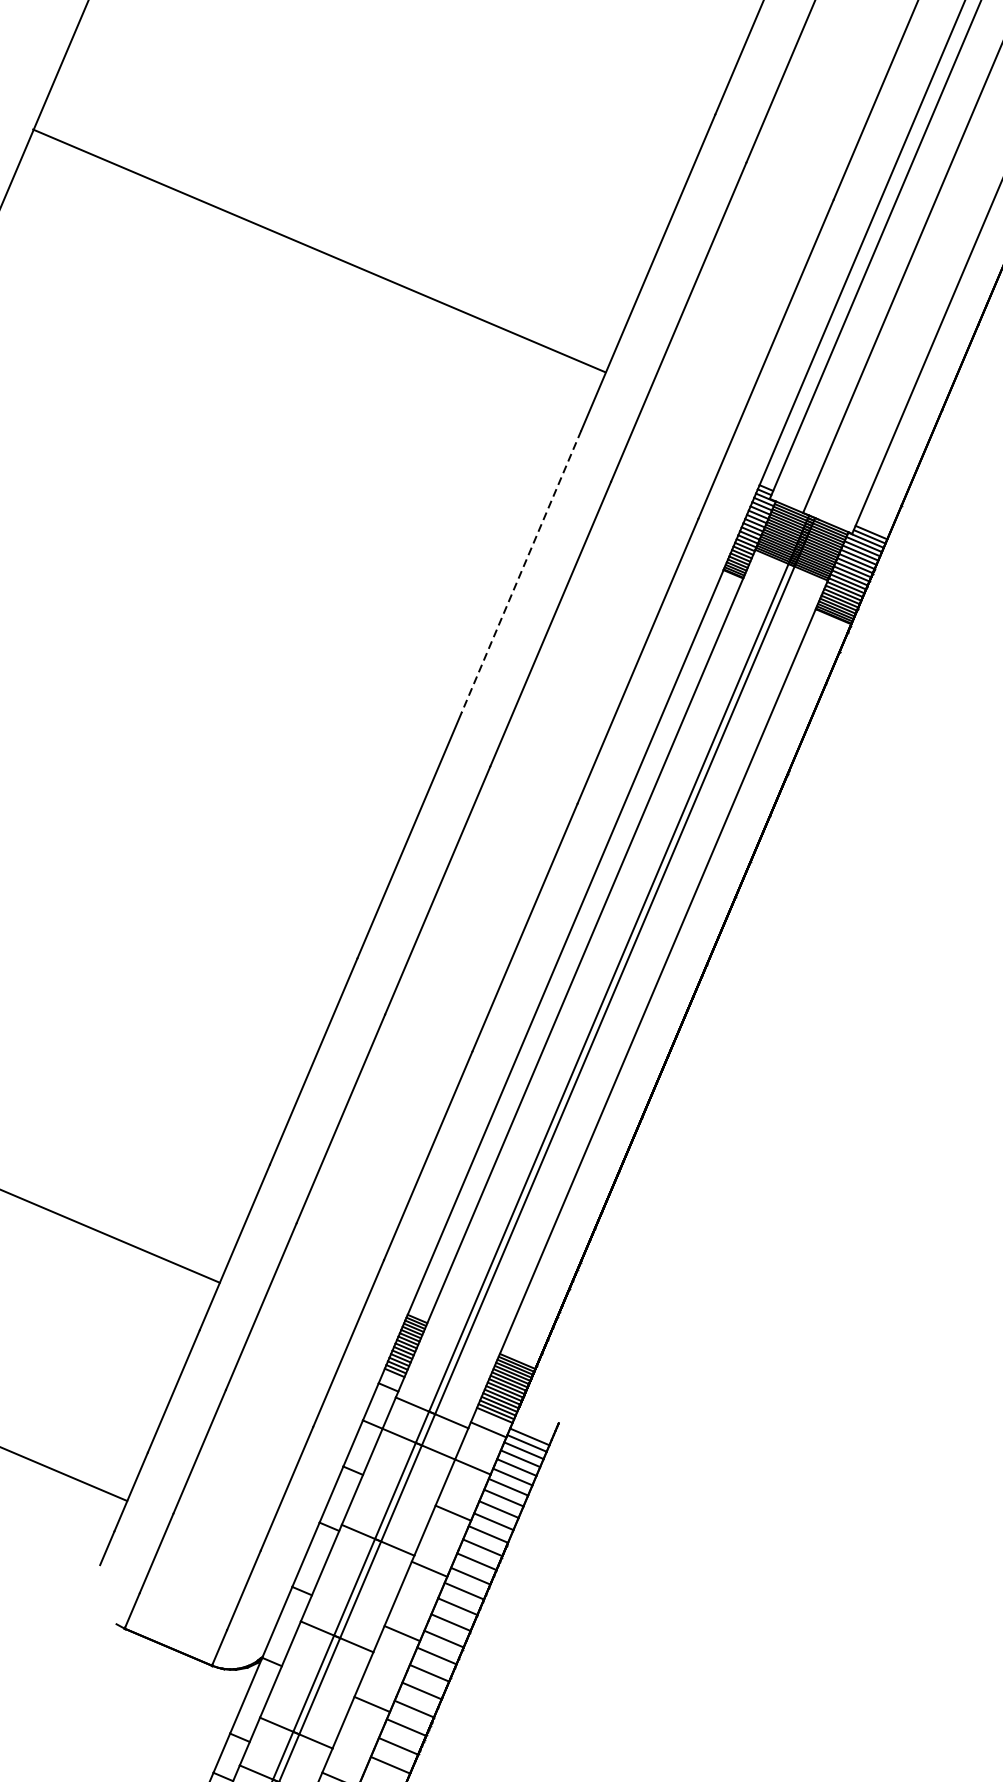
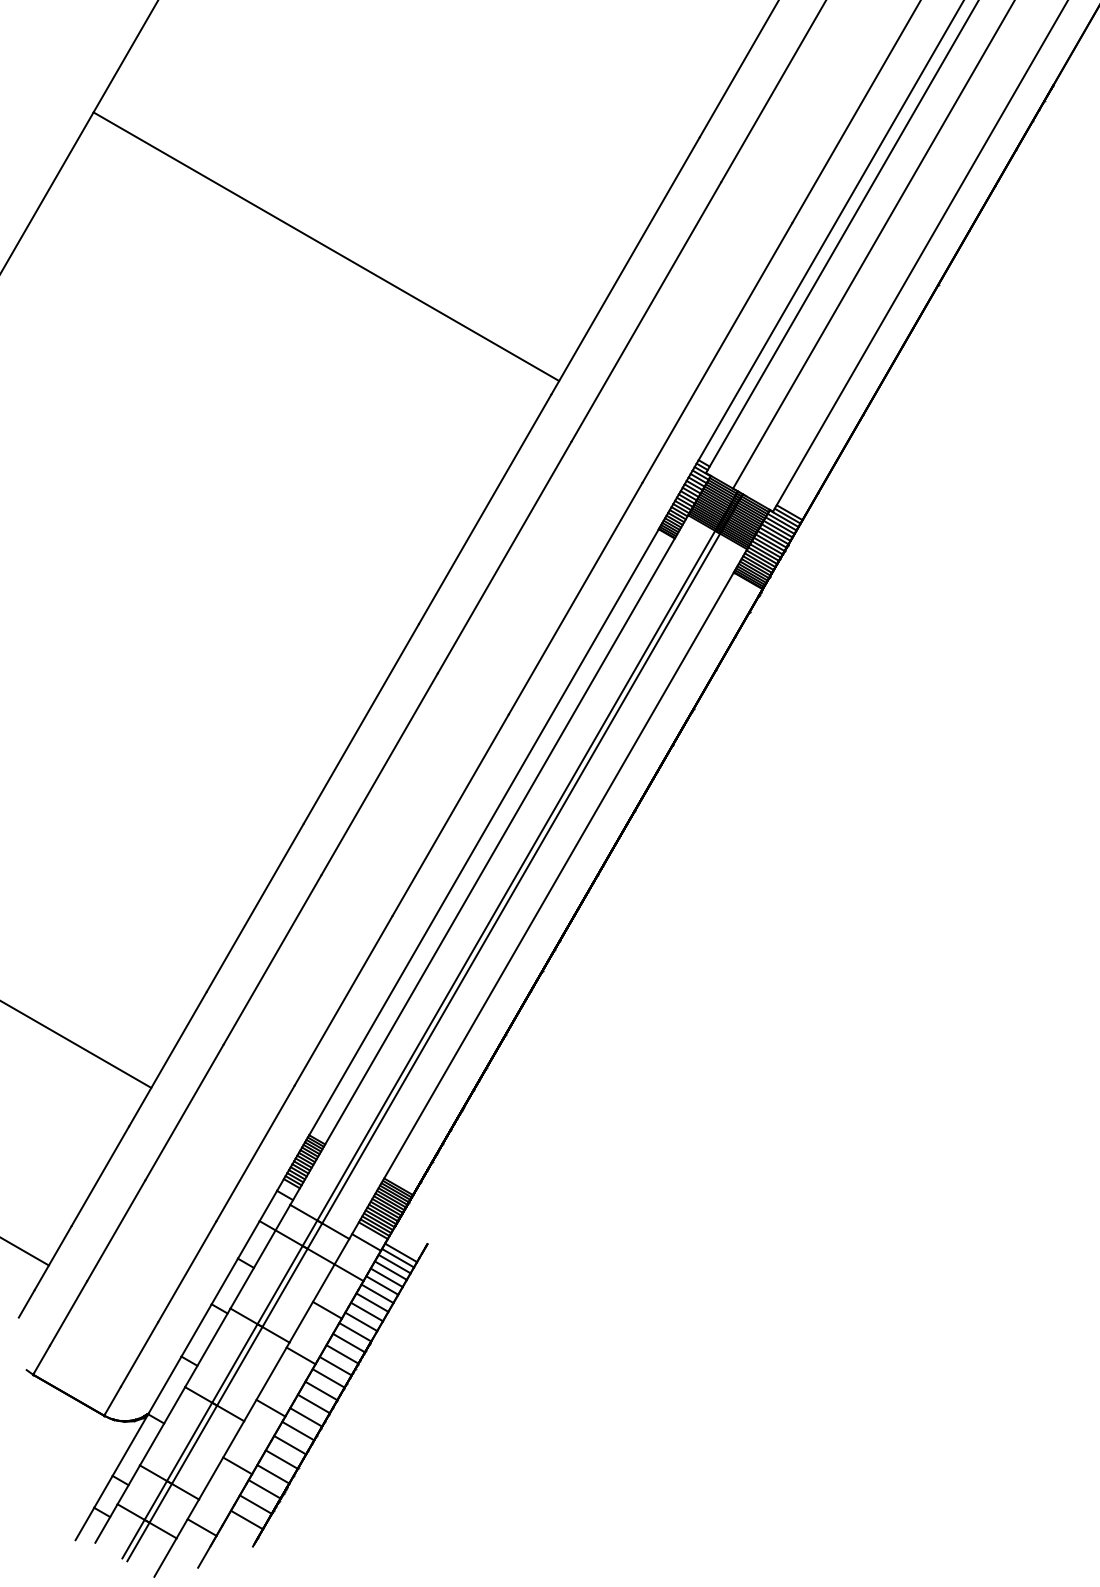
line: (319, 250) -> (326, 246), moved
line: (521, 571) -> (485, 509), dashed -> solid

